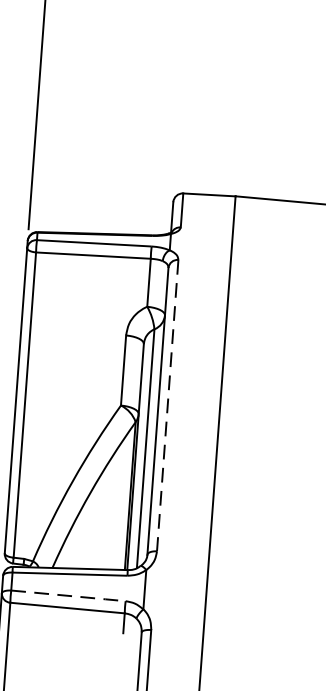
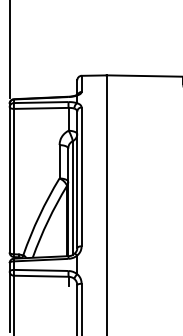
line: (167, 406) -> (81, 177), dashed -> solid
line: (68, 595) -> (41, 270), dashed -> solid

